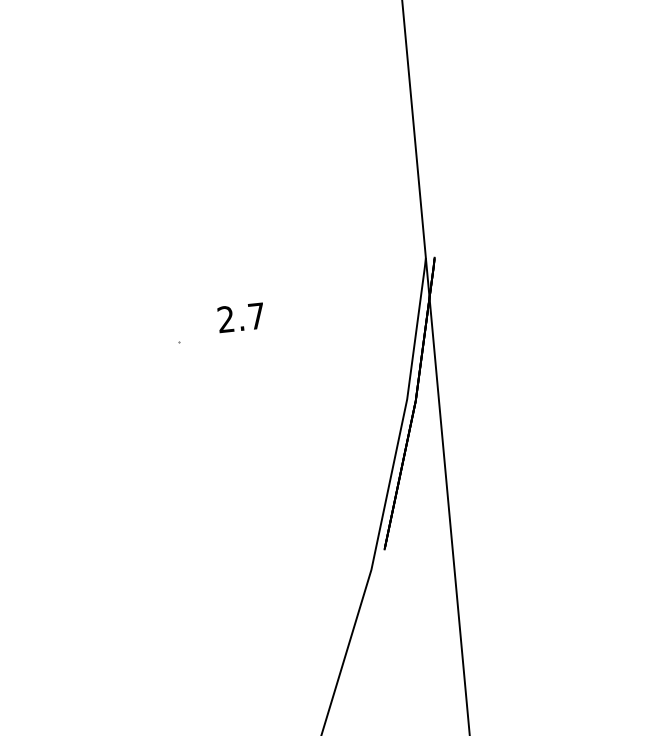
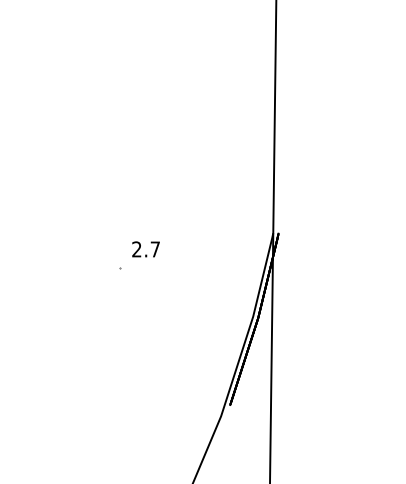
text: (240, 318) -> (145, 249), moved

